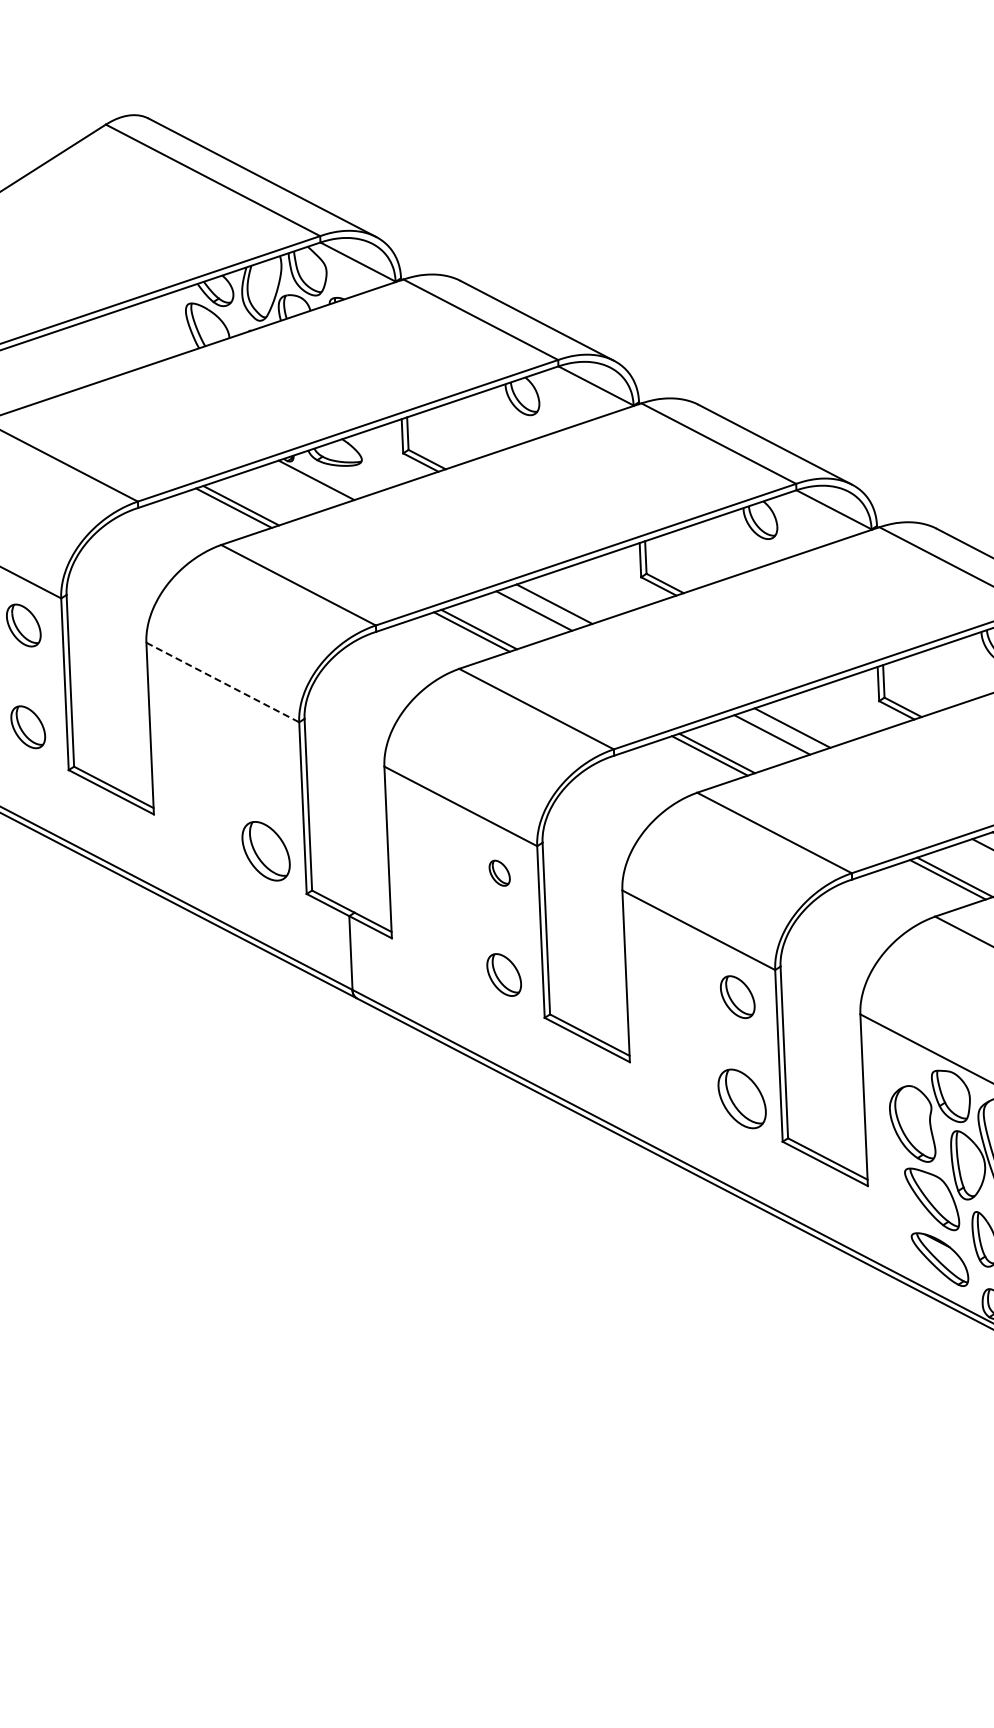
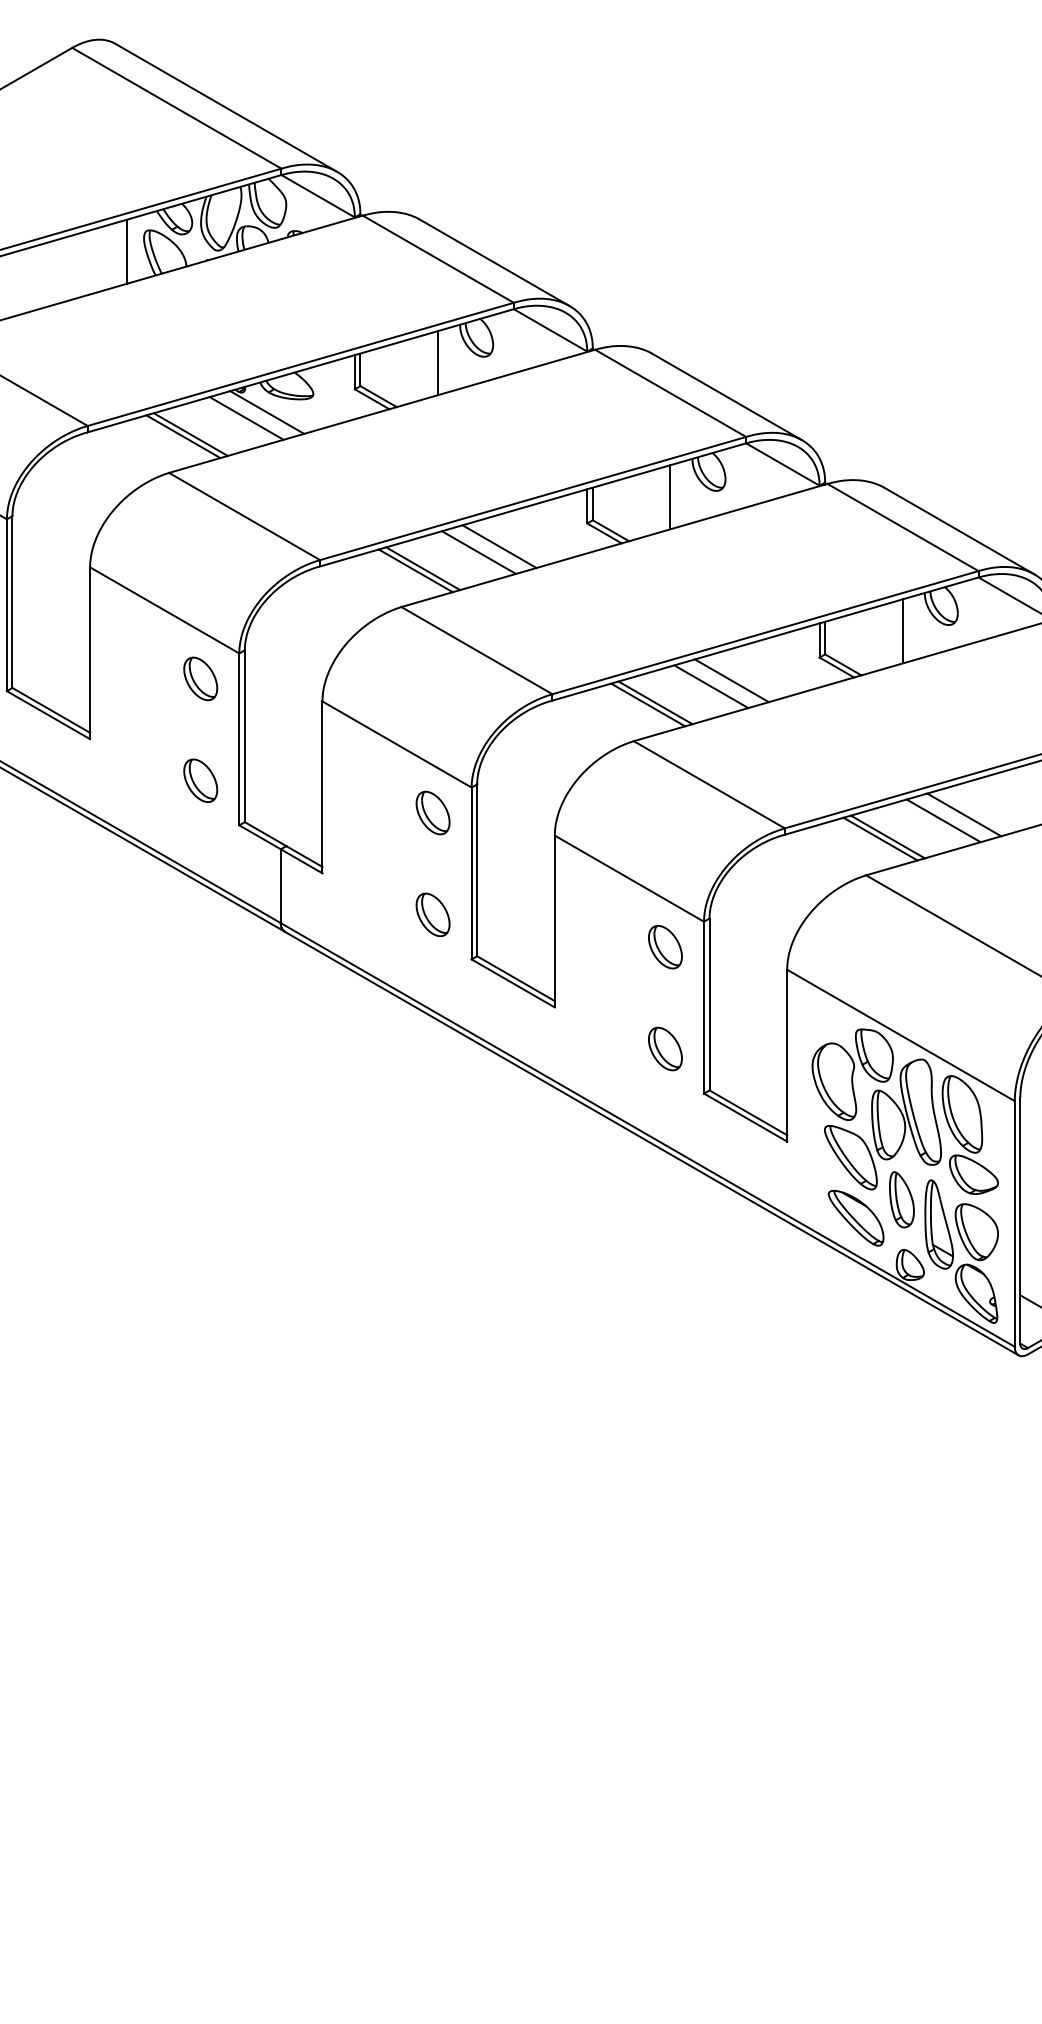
line: (169, 325) -> (127, 251), added
line: (485, 423) -> (438, 363), added
line: (296, 487) -> (246, 418), added
line: (723, 547) -> (670, 497), added
line: (960, 671) -> (902, 631), added
line: (223, 682) -> (165, 610), dashed -> solid
part: (261, 749) -> (200, 678), added
part: (265, 850) -> (200, 780), size x0.71
part: (499, 872) -> (432, 812), size x1.67
part: (742, 1098) -> (665, 1048), size x0.71

